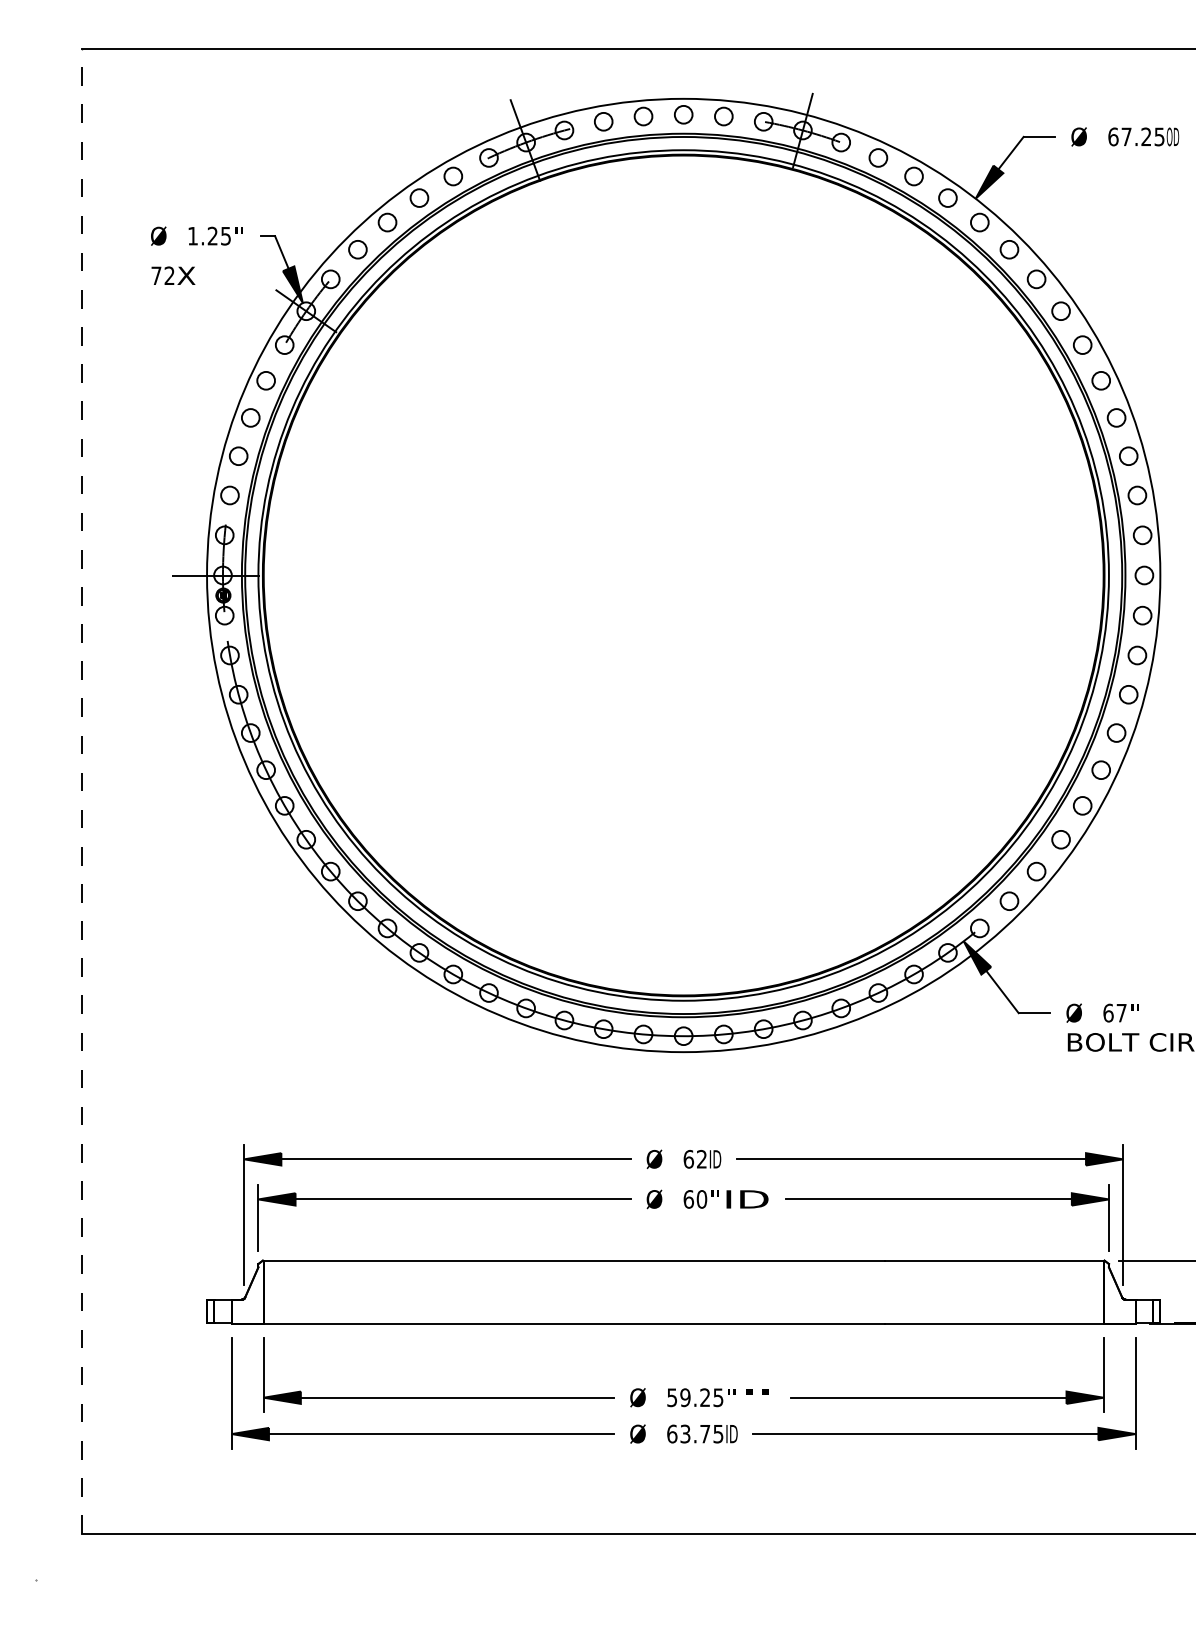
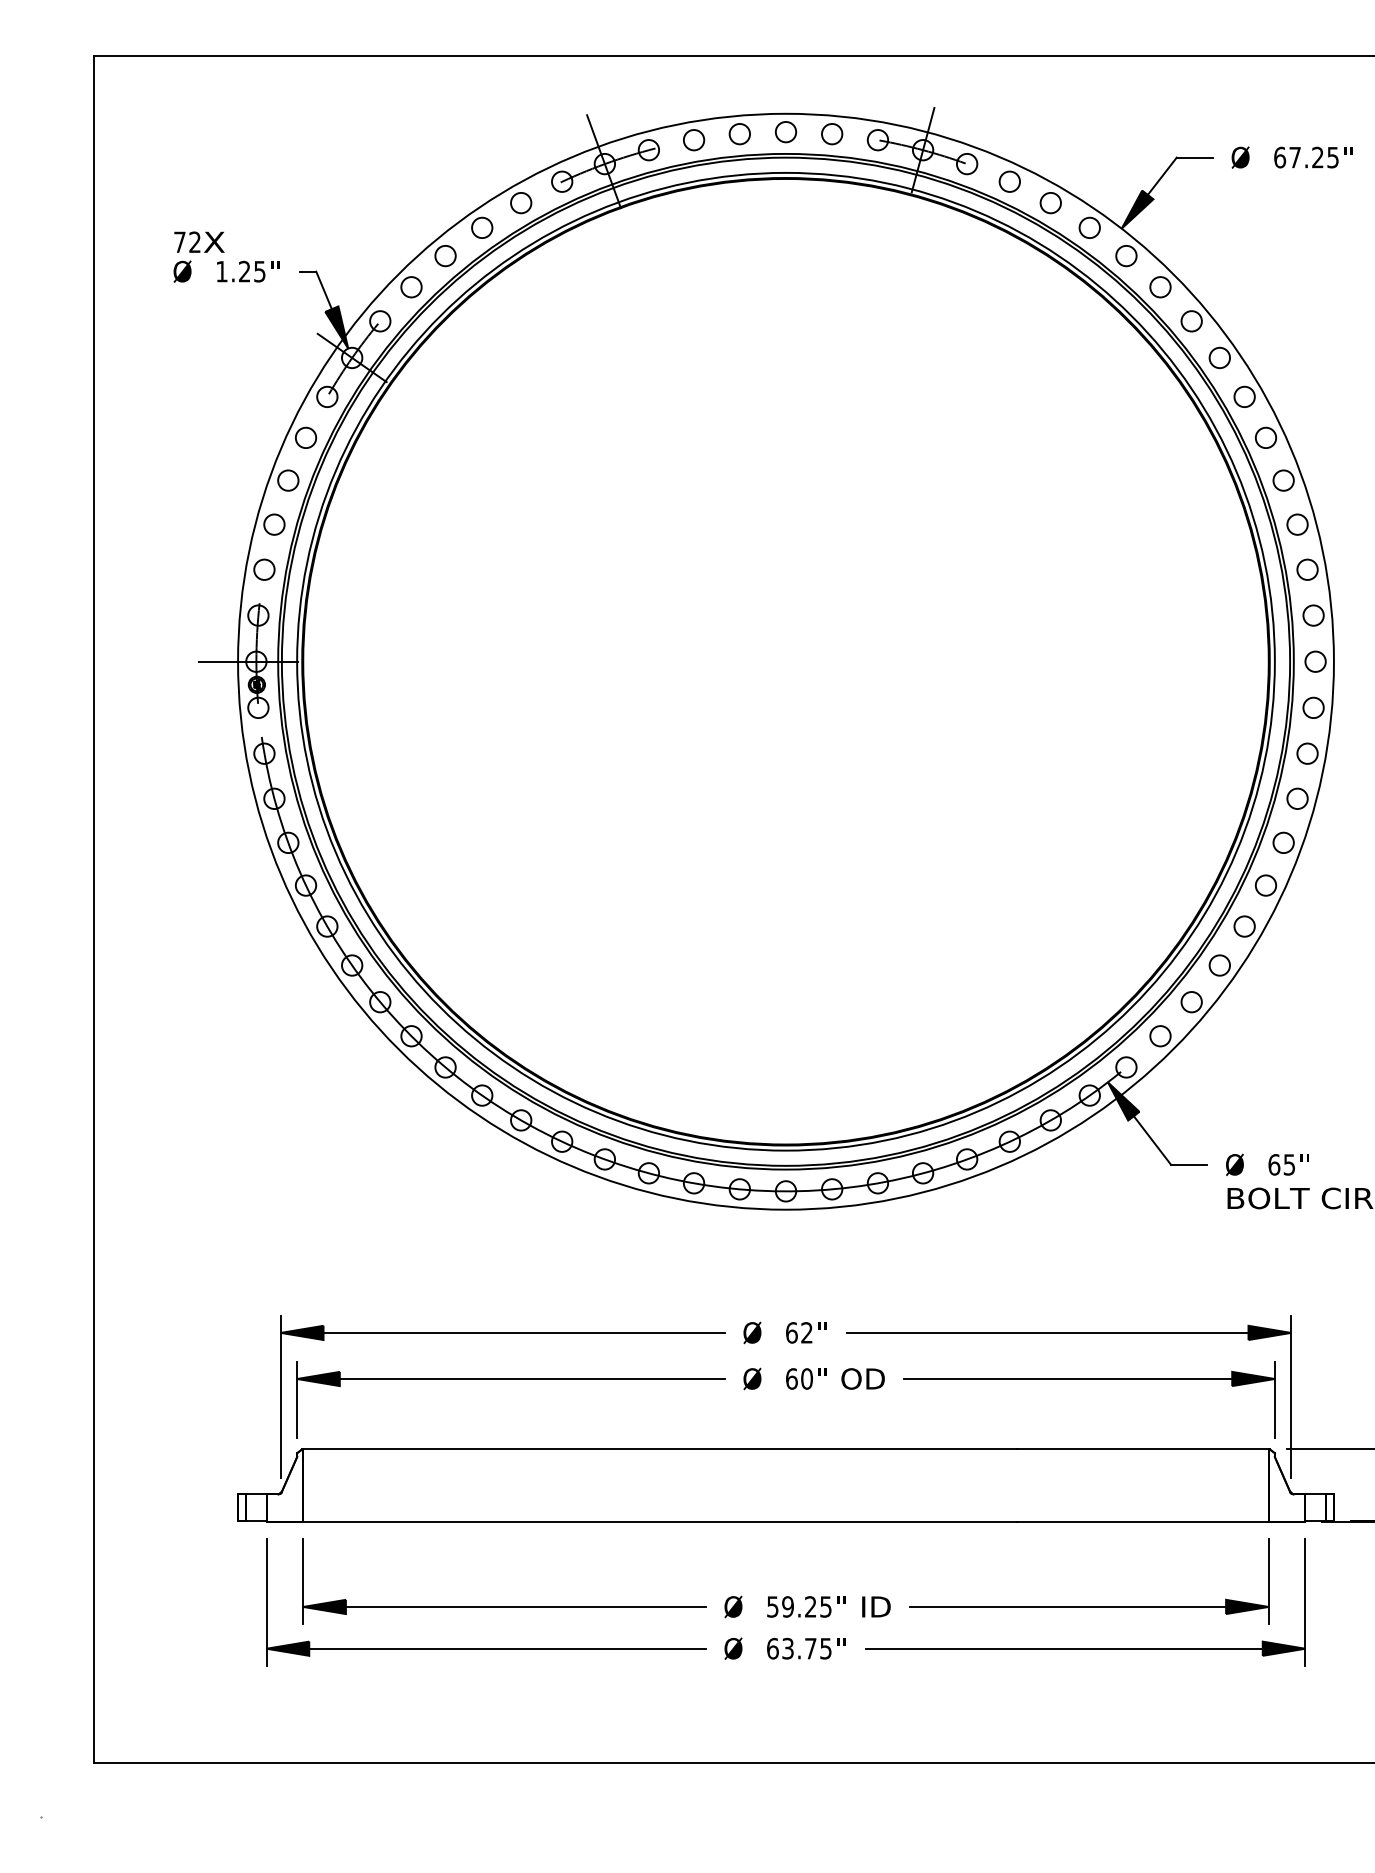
text: (1173, 136) -> (1348, 157), OD -> "
text: (173, 275) -> (199, 241), moved
line: (82, 791) -> (94, 909), dashed -> solid
text: (1121, 1012) -> (1289, 1164), 67 -> 65
text: (715, 1158) -> (822, 1332), ID -> "
text: (747, 1198) -> (859, 1378), ID -> OD
text: (760, 1397) -> (874, 1606), " -> ID
text: (731, 1433) -> (841, 1648), ID -> "

